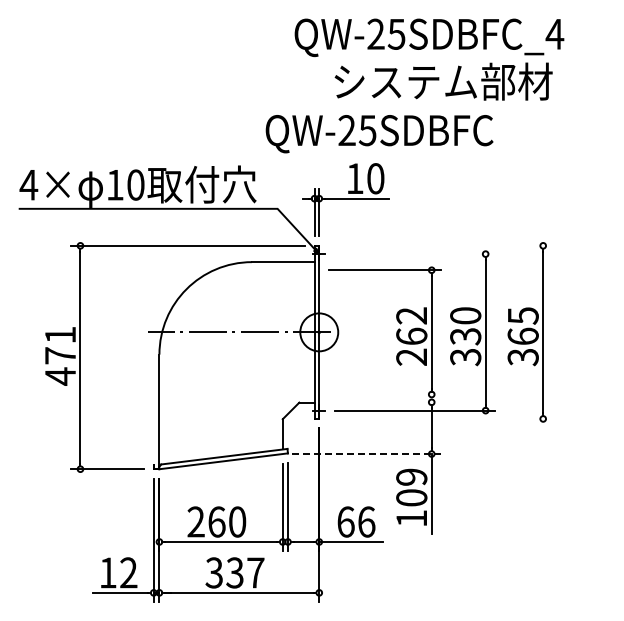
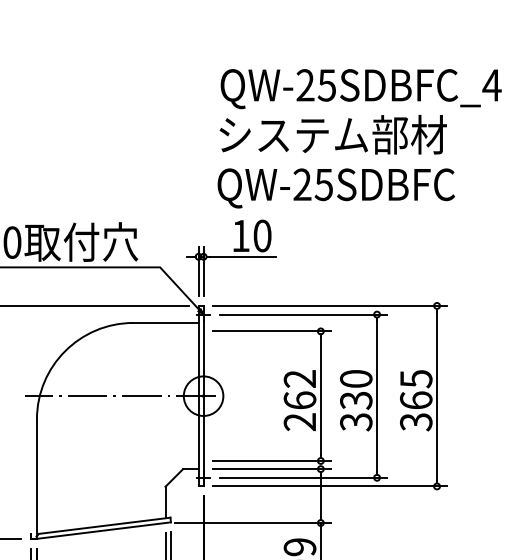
text: (429, 37) -> (361, 88), moved
text: (379, 134) -> (336, 188), moved
line: (440, 245) -> (329, 305), added
line: (414, 254) -> (302, 314), added
line: (384, 394) -> (271, 460), added
line: (384, 402) -> (271, 469), added
line: (440, 418) -> (329, 485), added
line: (367, 454) -> (253, 523), dashed -> solid

